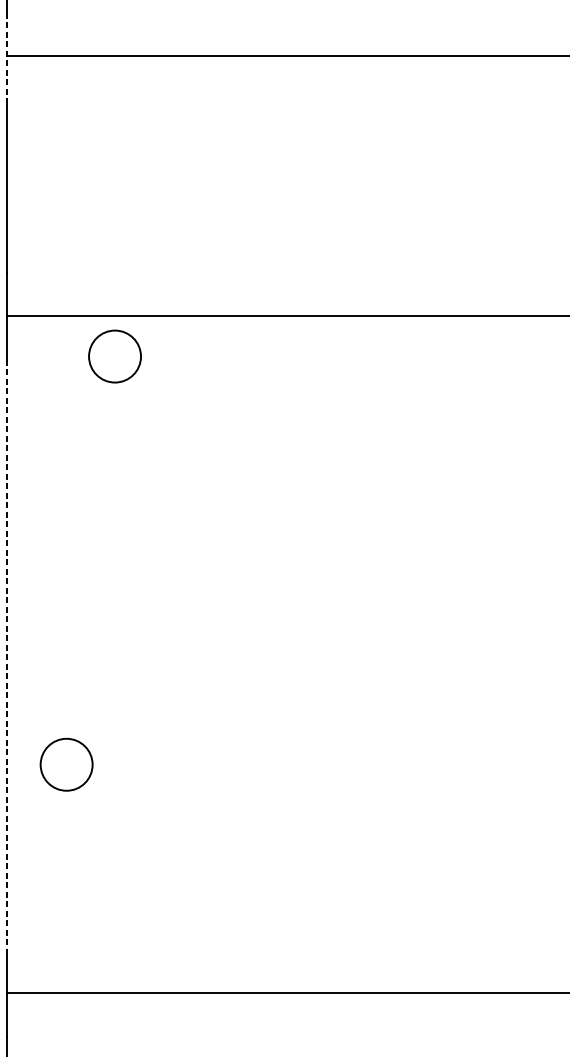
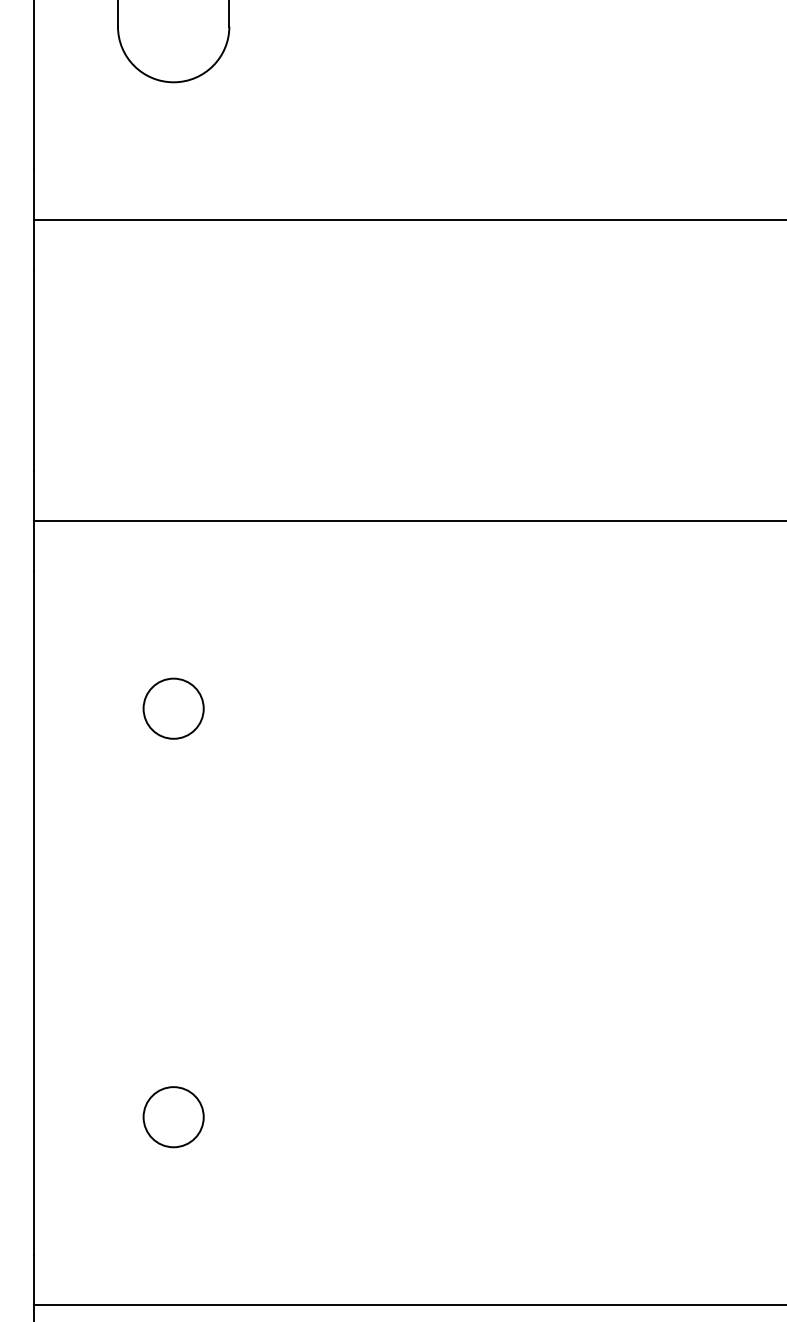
line: (6, 56) -> (34, 220), dashed -> solid
circle: (114, 356) -> (173, 708), moved
line: (6, 654) -> (34, 912), dashed -> solid
circle: (66, 765) -> (173, 1117), moved

